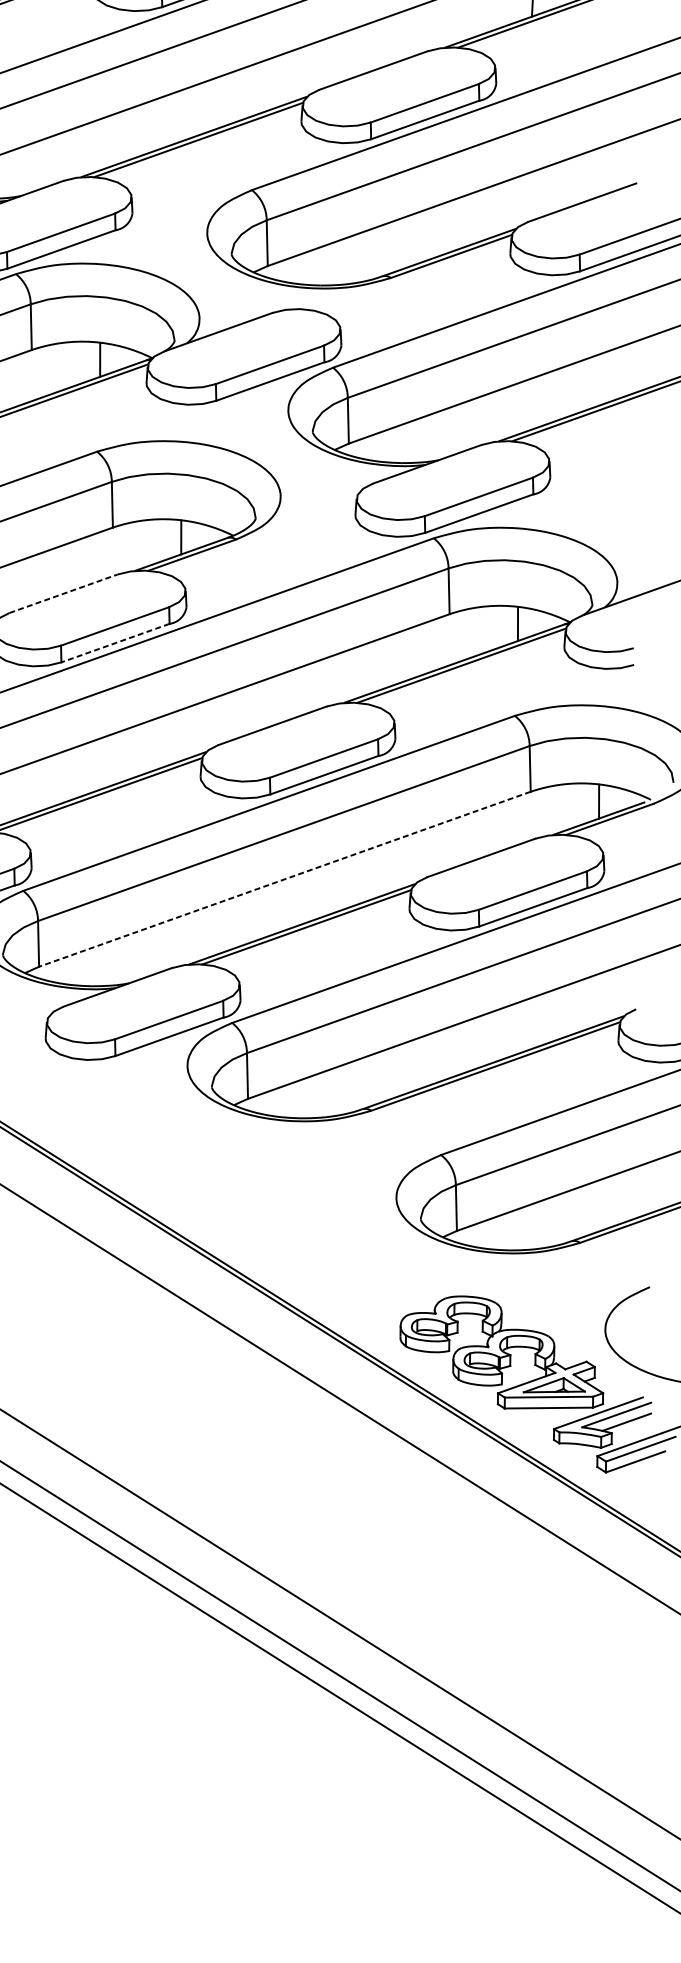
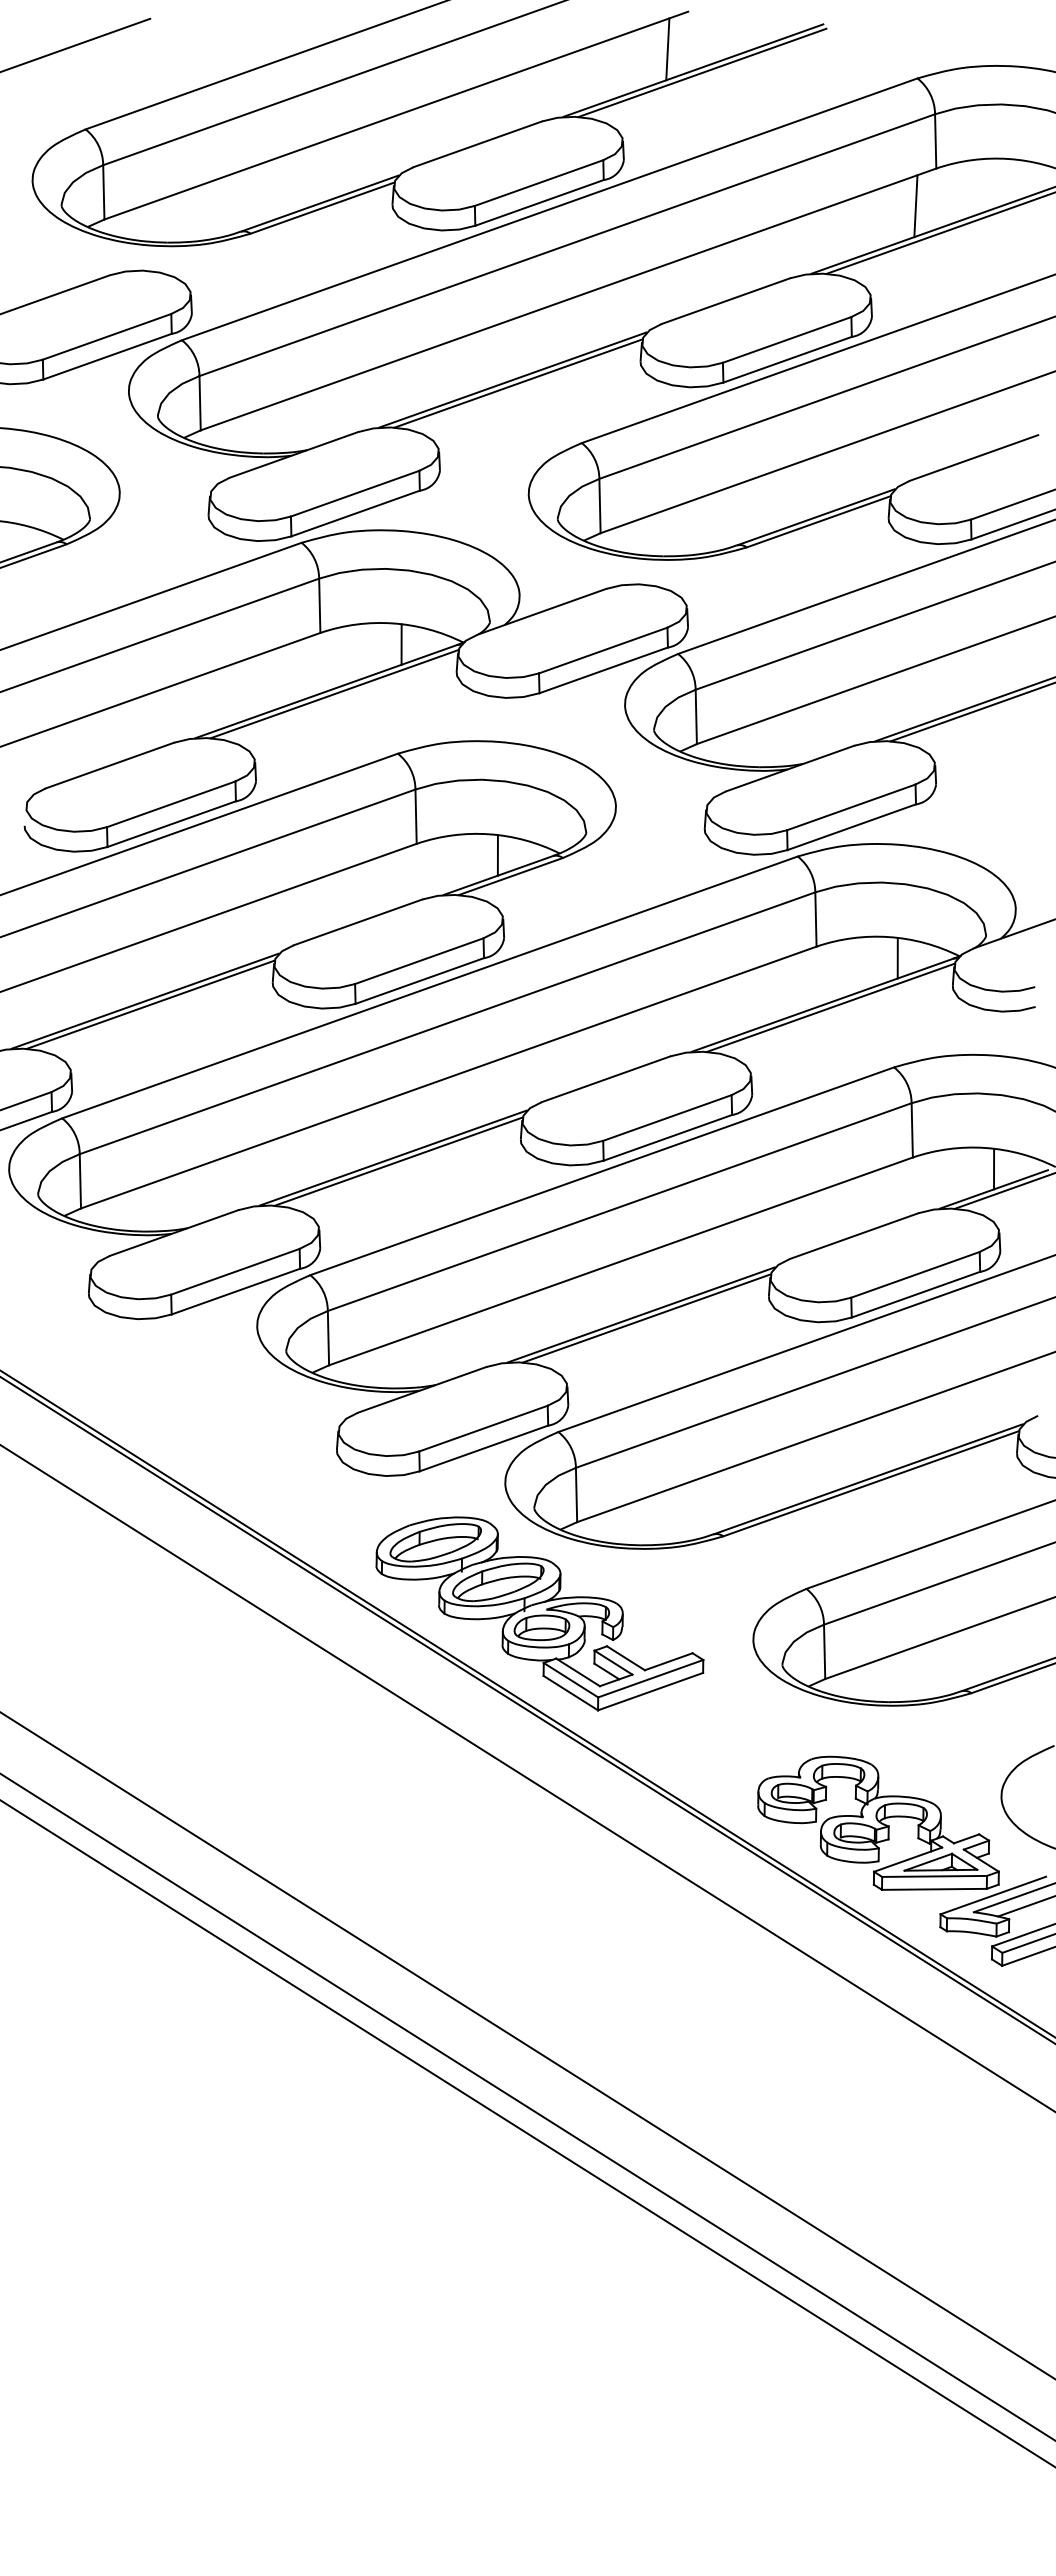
line: (63, 593) -> (358, 922), dashed -> solid
line: (115, 643) -> (419, 981), dashed -> solid
line: (284, 879) -> (620, 1261), dashed -> solid
part: (216, 1175) -> (539, 1613), added

